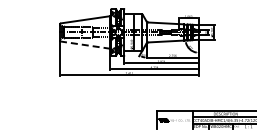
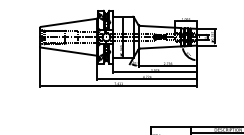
line: (85, 45) -> (68, 52), dashed -> solid

